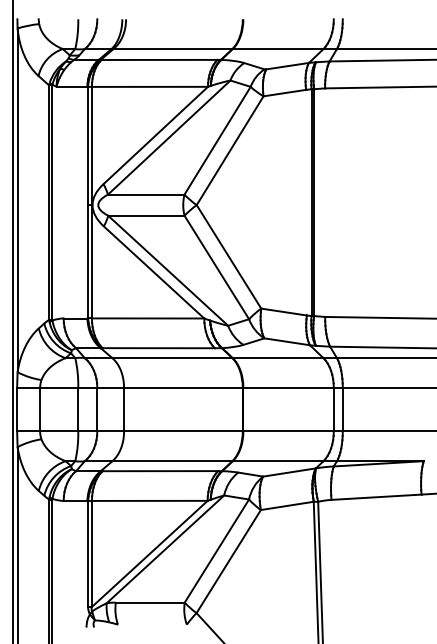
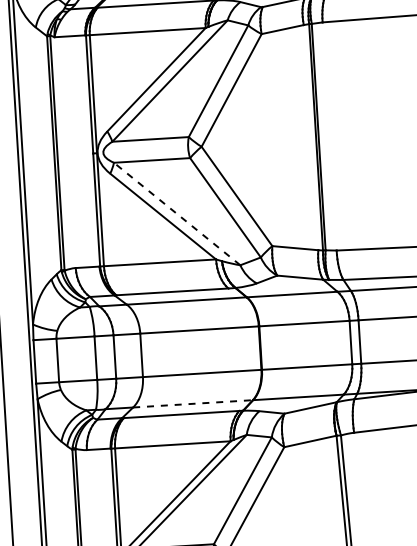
line: (167, 270) -> (176, 213), solid -> dashed
line: (172, 461) -> (193, 404), solid -> dashed

